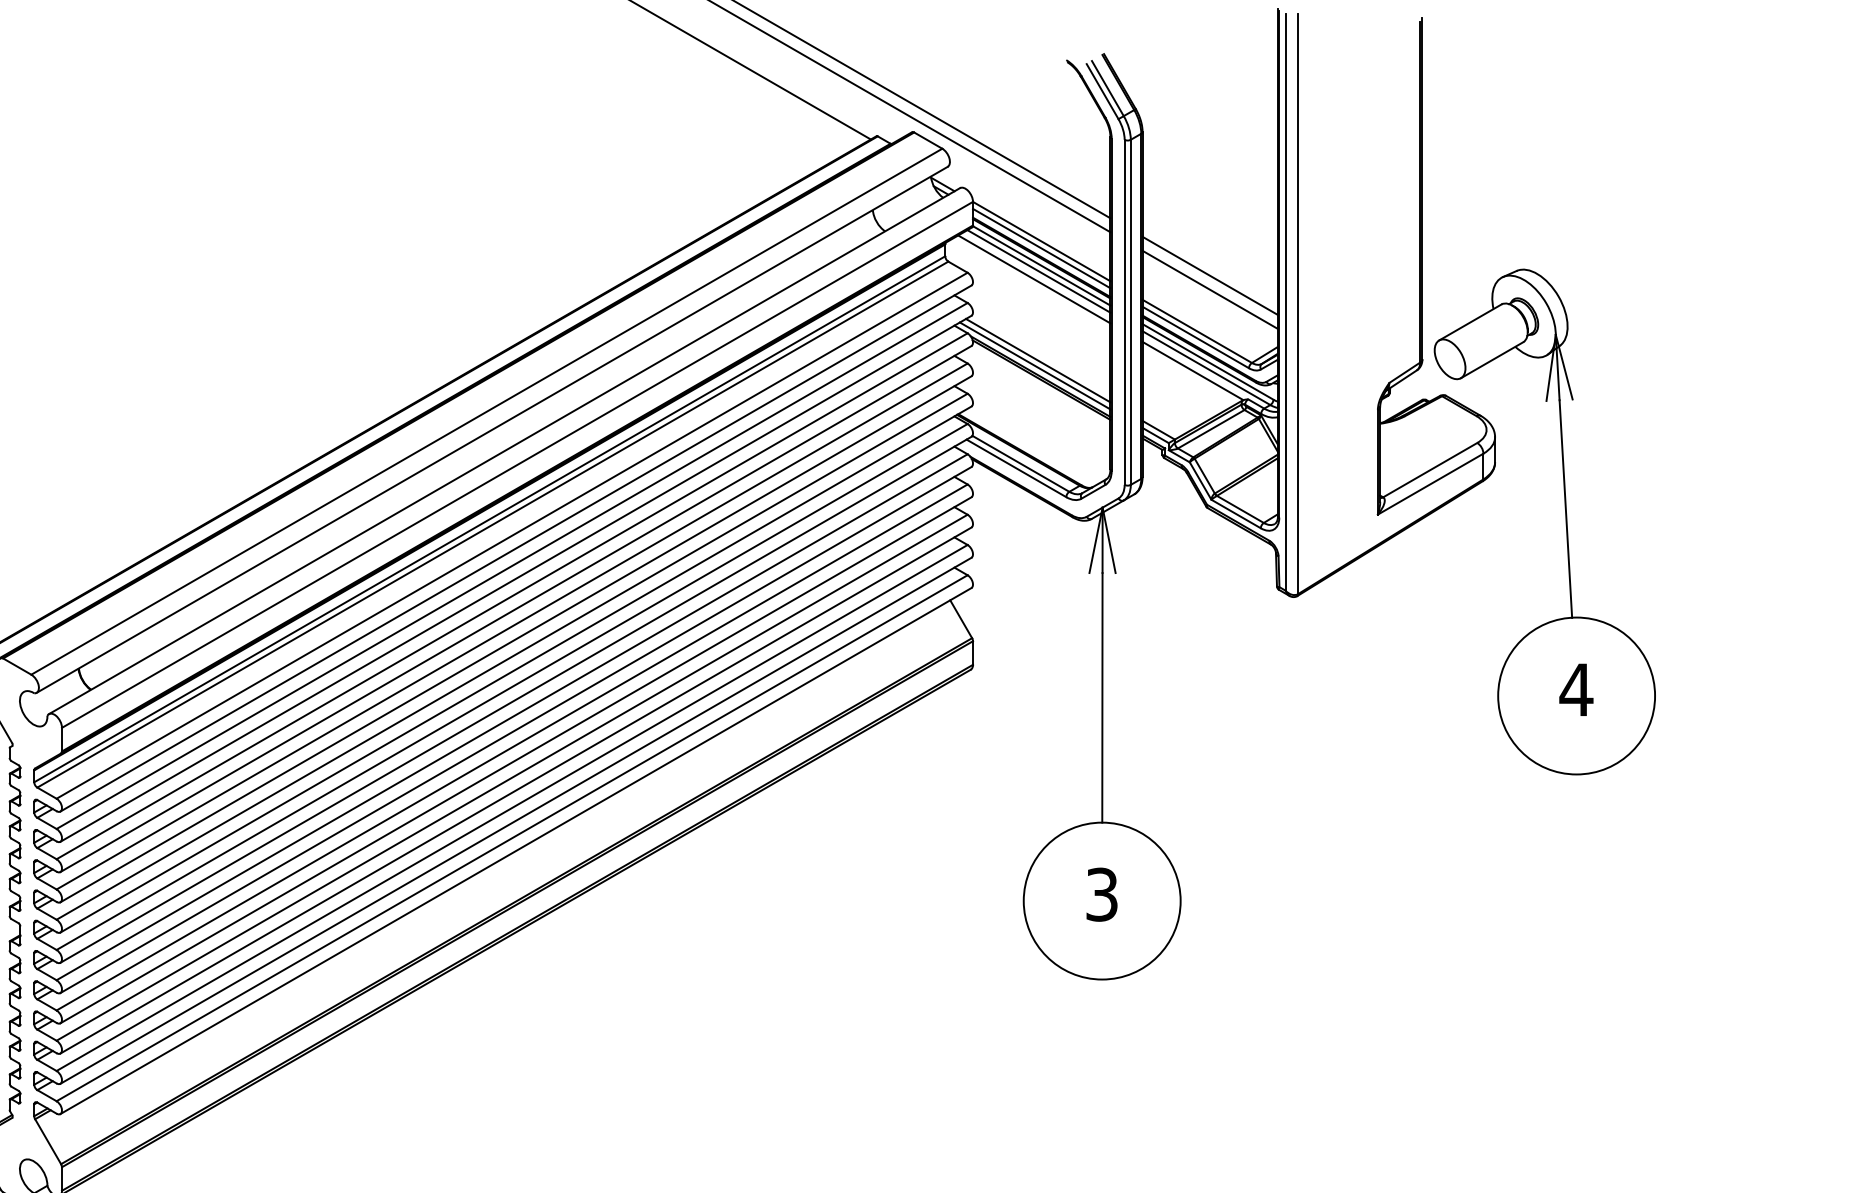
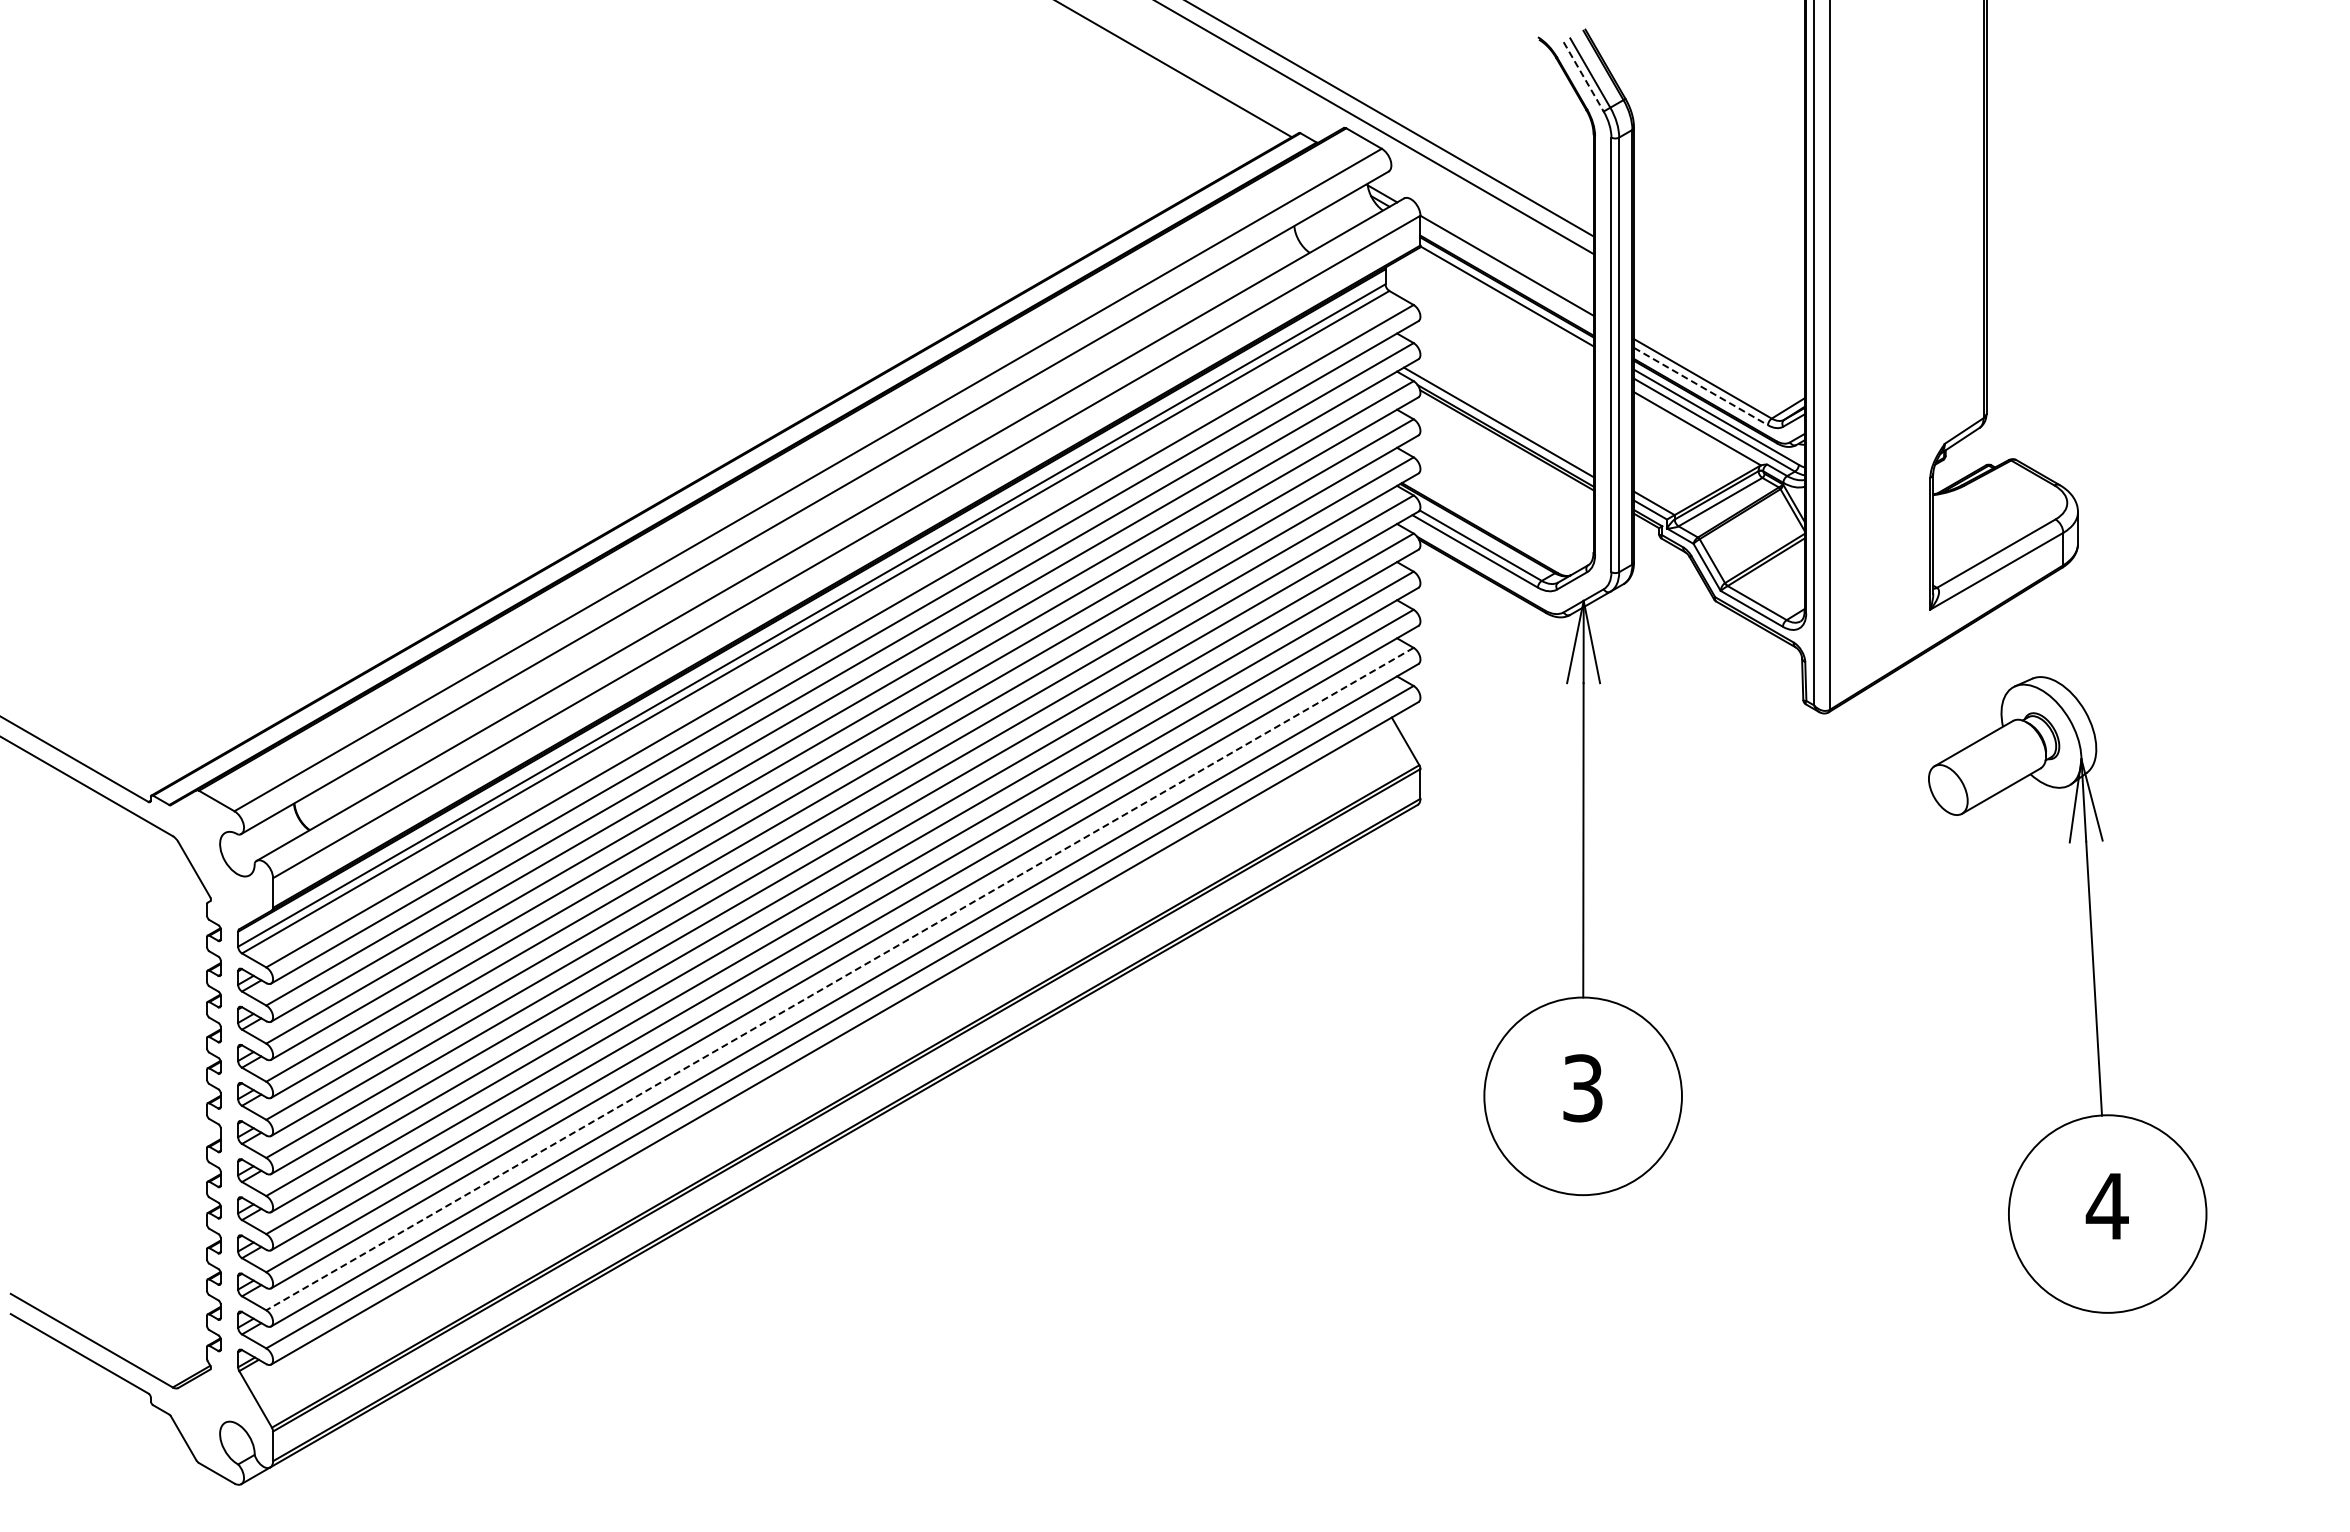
line: (1102, 92) -> (1583, 77), solid -> dashed
line: (1041, 248) -> (1506, 274), removed
line: (1038, 271) -> (1503, 303), removed
line: (1210, 275) -> (1719, 308), removed
line: (1034, 279) -> (1497, 313), removed
line: (1210, 289) -> (1719, 326), removed
line: (1196, 337) -> (1701, 386), solid -> dashed
line: (1038, 360) -> (1502, 415), removed
part: (1565, 518) -> (2093, 990), moved
line: (511, 808) -> (839, 979), solid -> dashed

